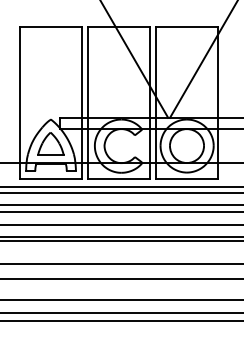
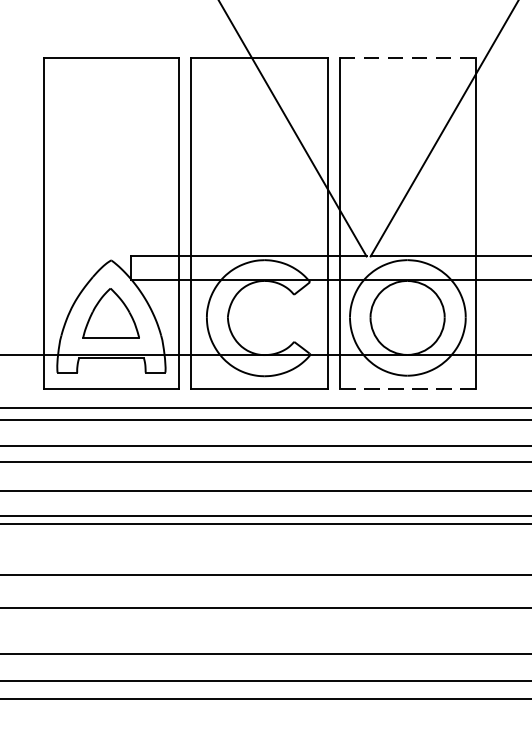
line: (187, 26) -> (408, 57), solid -> dashed
line: (186, 178) -> (406, 388), solid -> dashed

